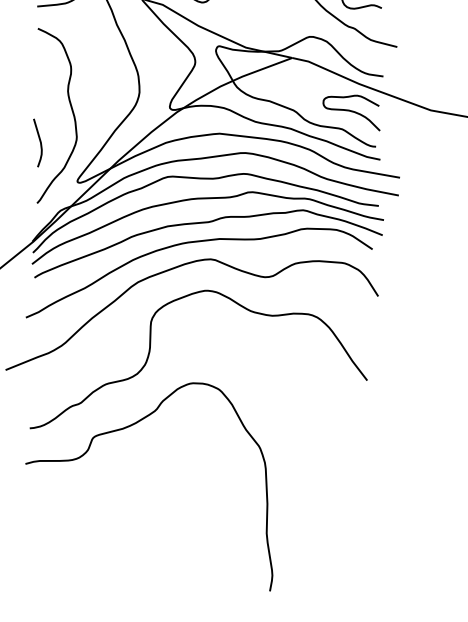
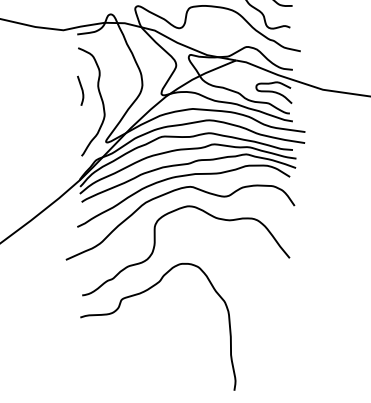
curve: (39, 142) -> (81, 90), moved

